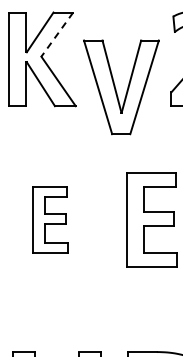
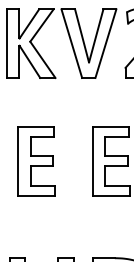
line: (57, 35) -> (42, 26), dashed -> solid
part: (121, 87) -> (88, 43), moved
part: (50, 219) -> (36, 161), size x1.43

